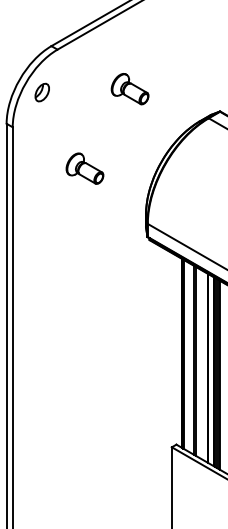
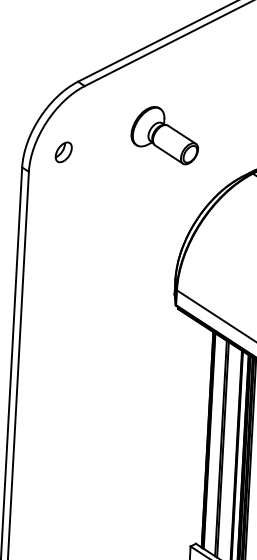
part: (129, 89) -> (164, 135), size x1.6
part: (41, 92) -> (62, 152), moved
part: (84, 168) -> (108, 223), removed

